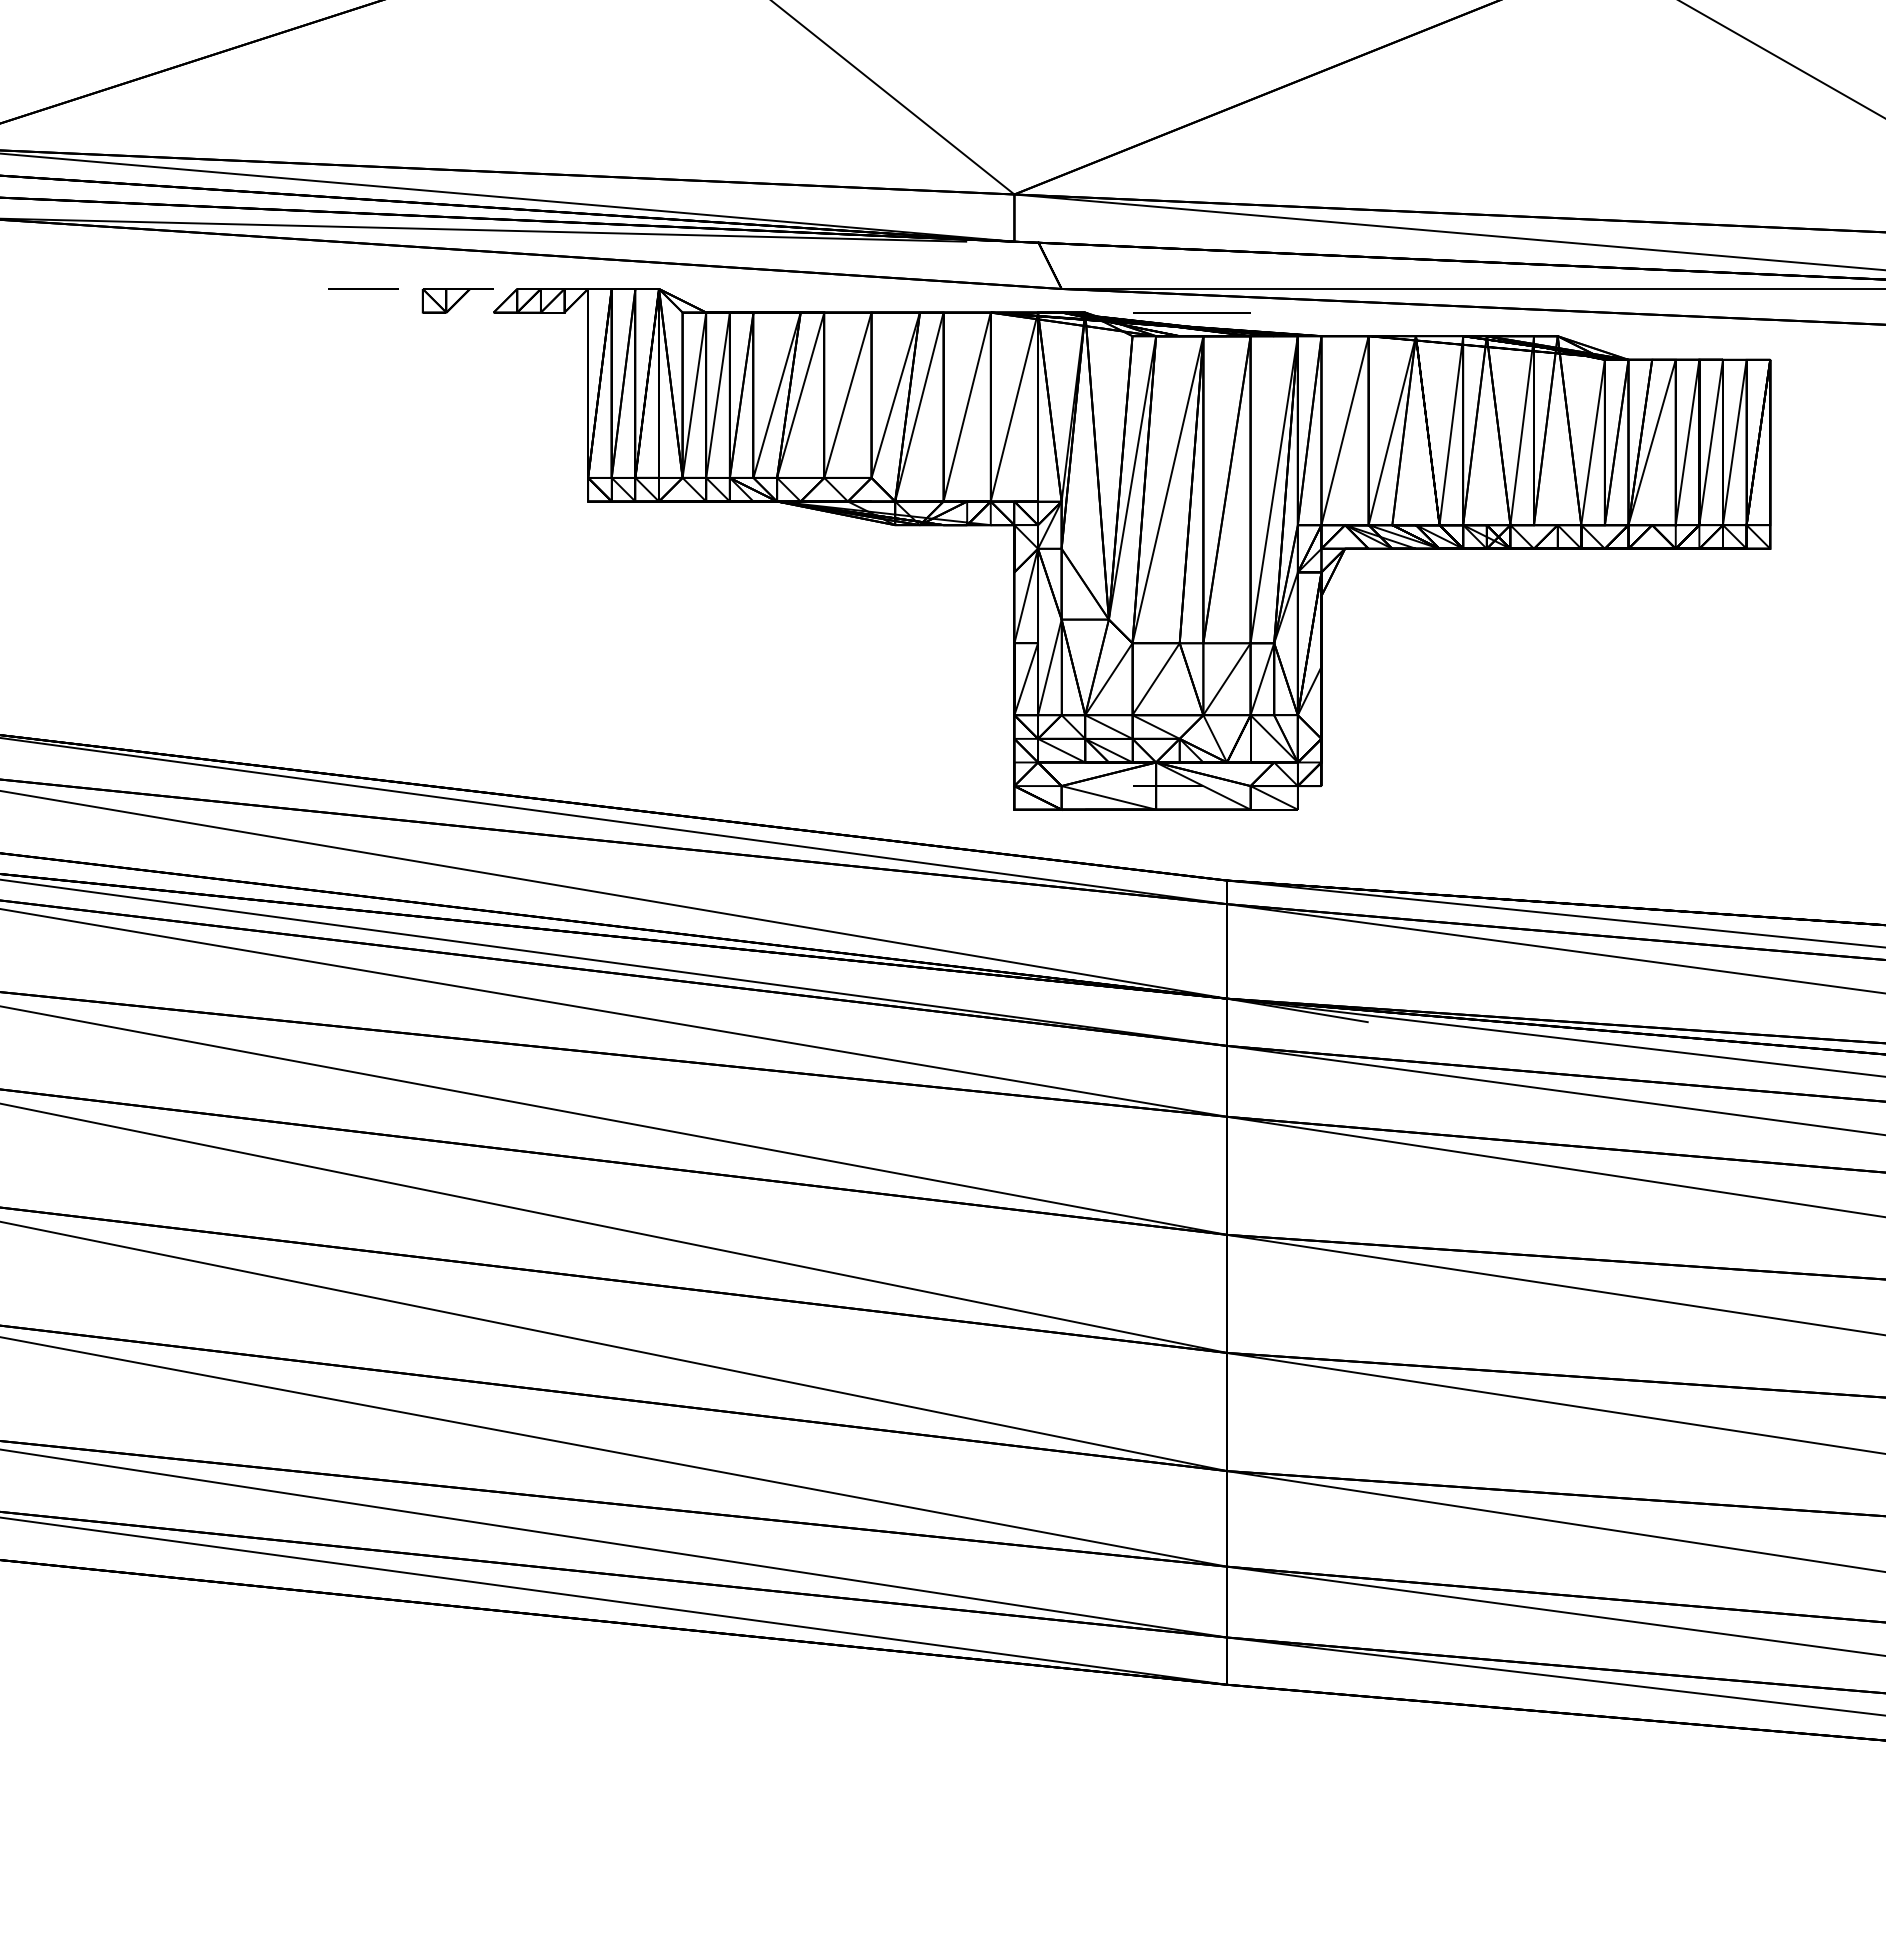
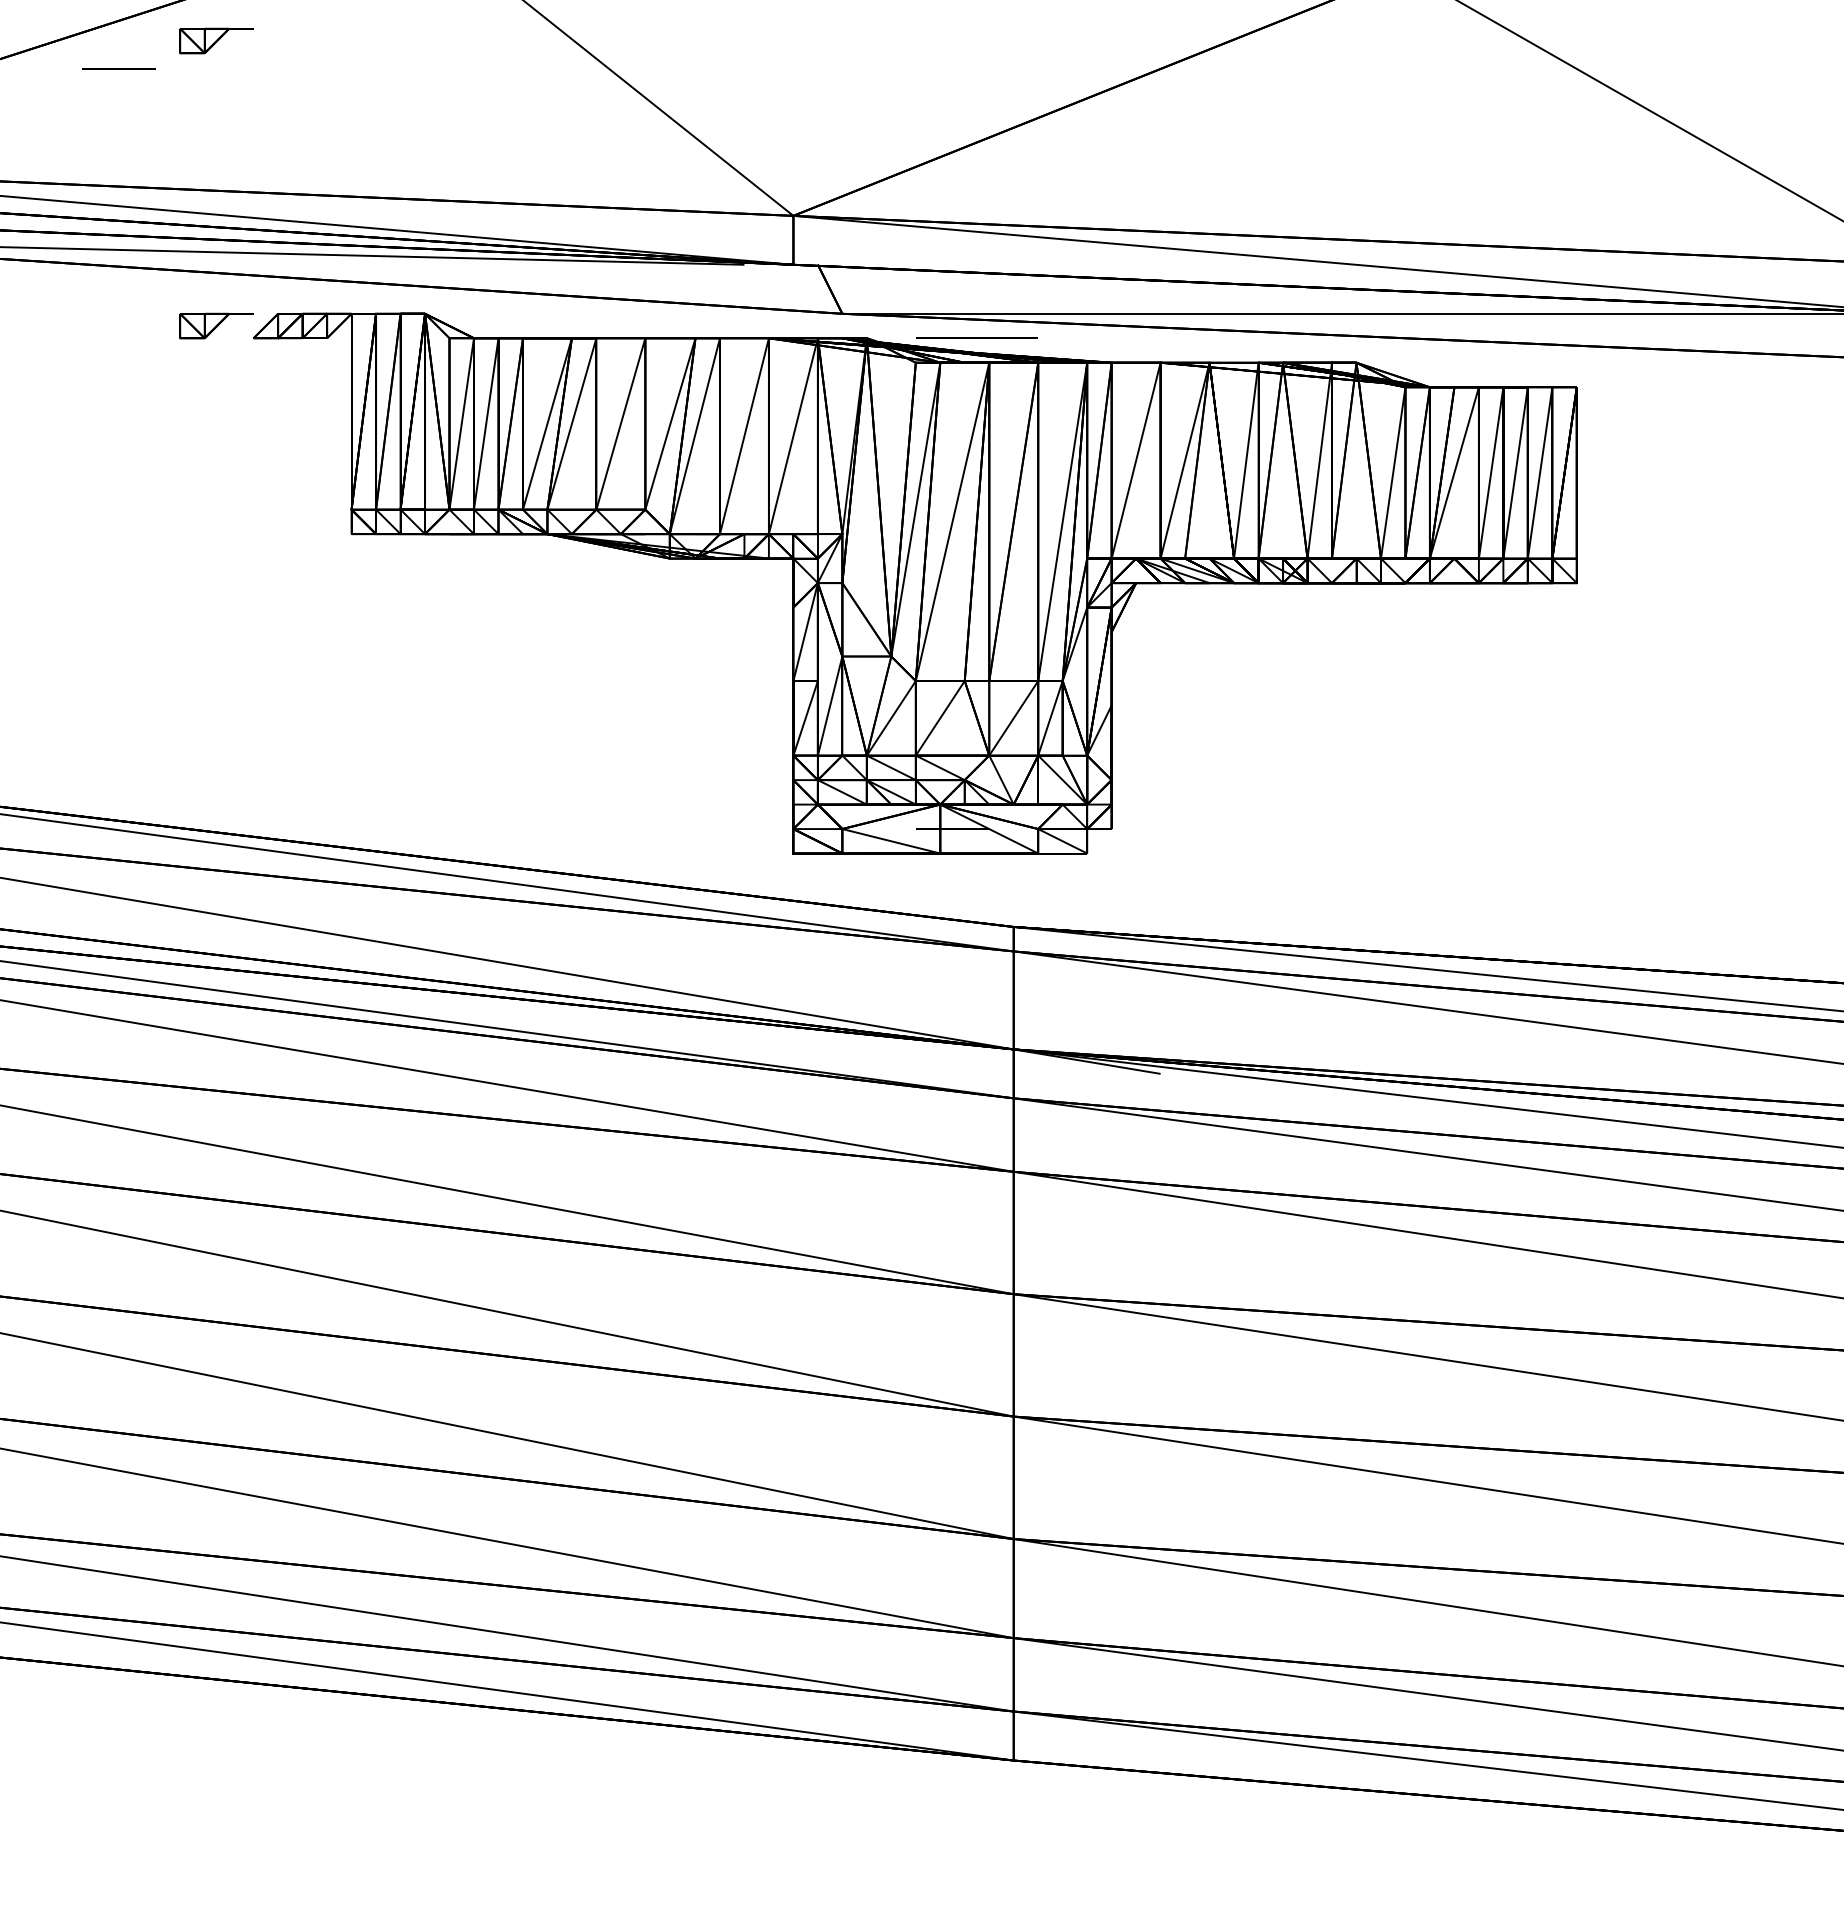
part: (457, 25) -> (216, 40), added
line: (363, 288) -> (118, 68), moved

